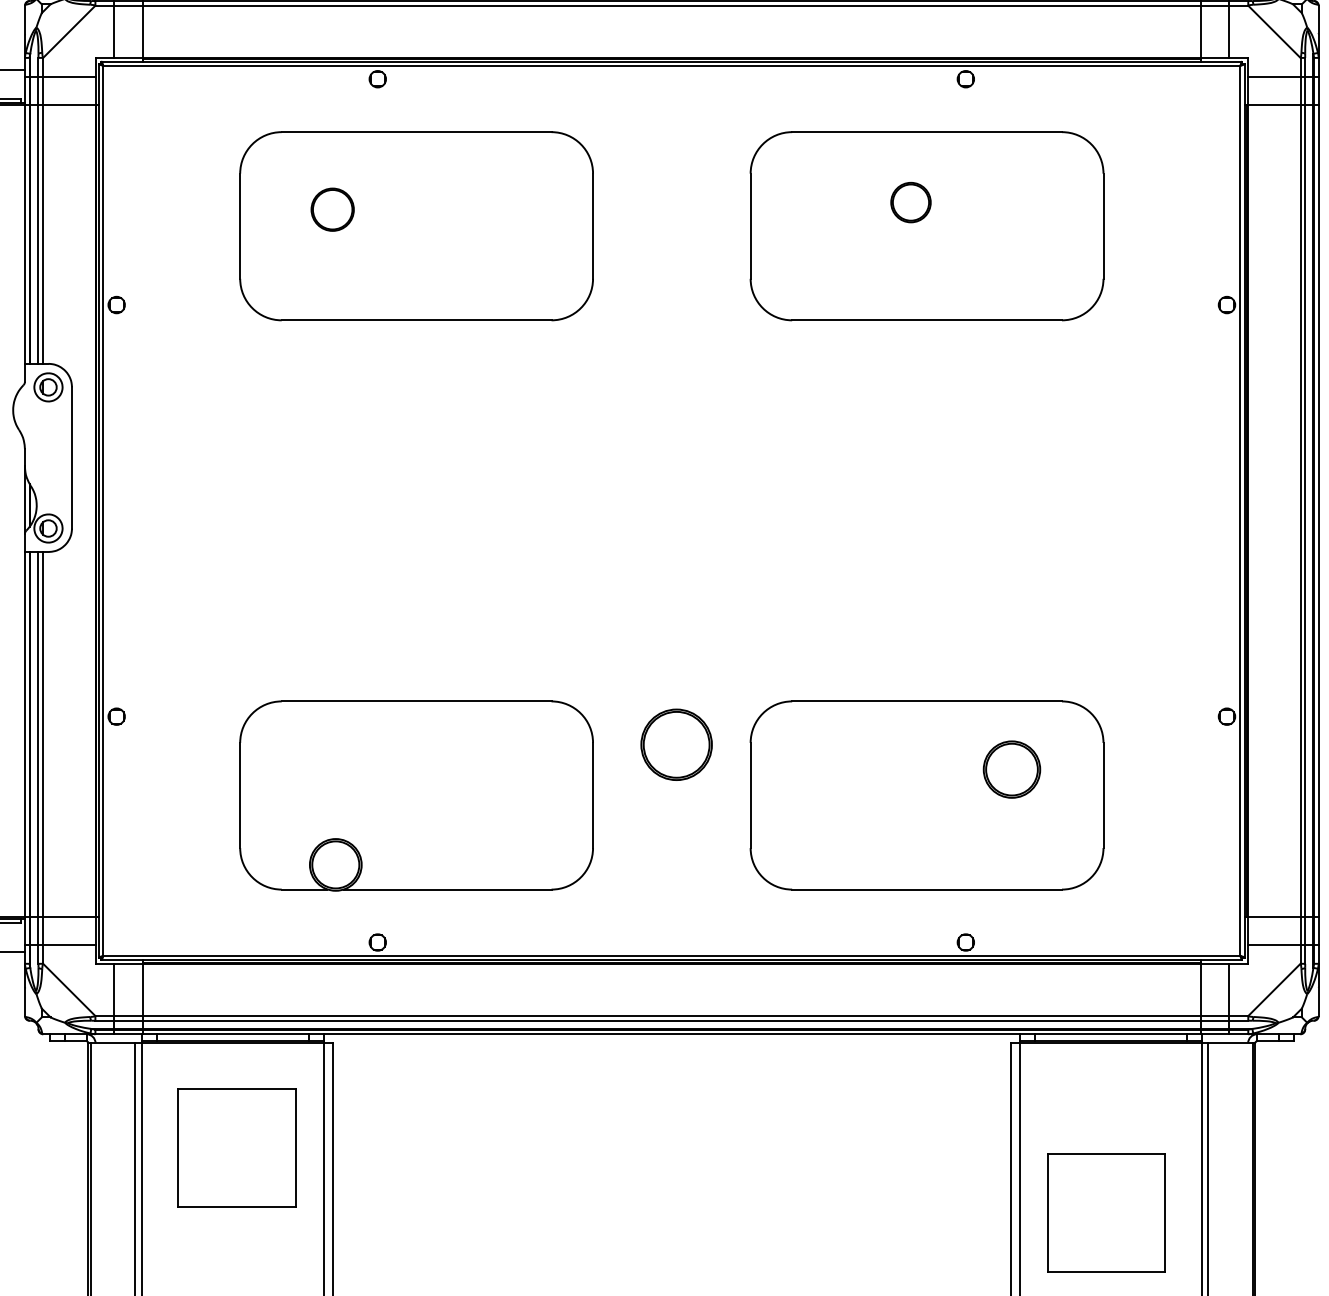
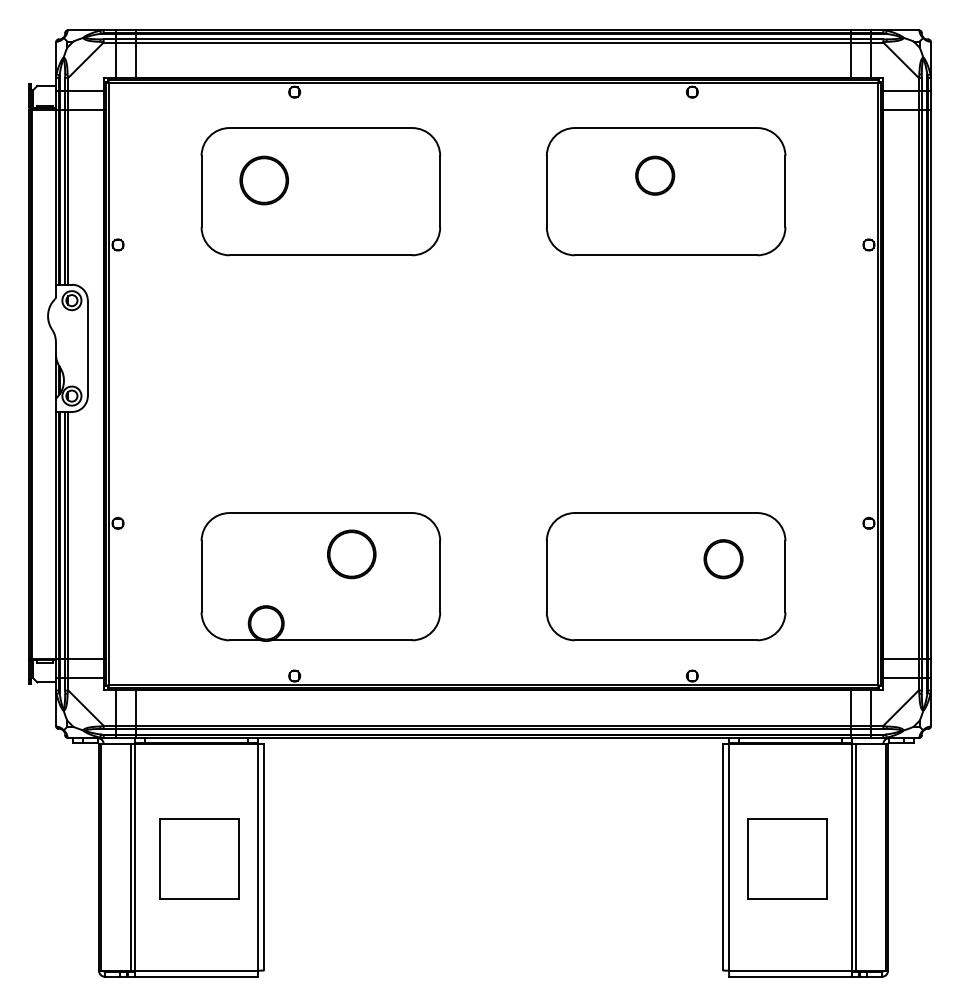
part: (911, 202) -> (655, 175), size x1.43
part: (331, 209) -> (263, 180), size x1.67
part: (676, 744) -> (351, 554), moved
part: (237, 1147) -> (199, 858), moved

